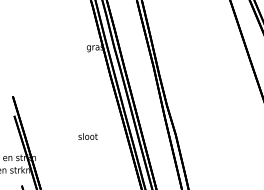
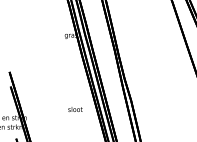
text: (87, 136) -> (74, 109), moved

